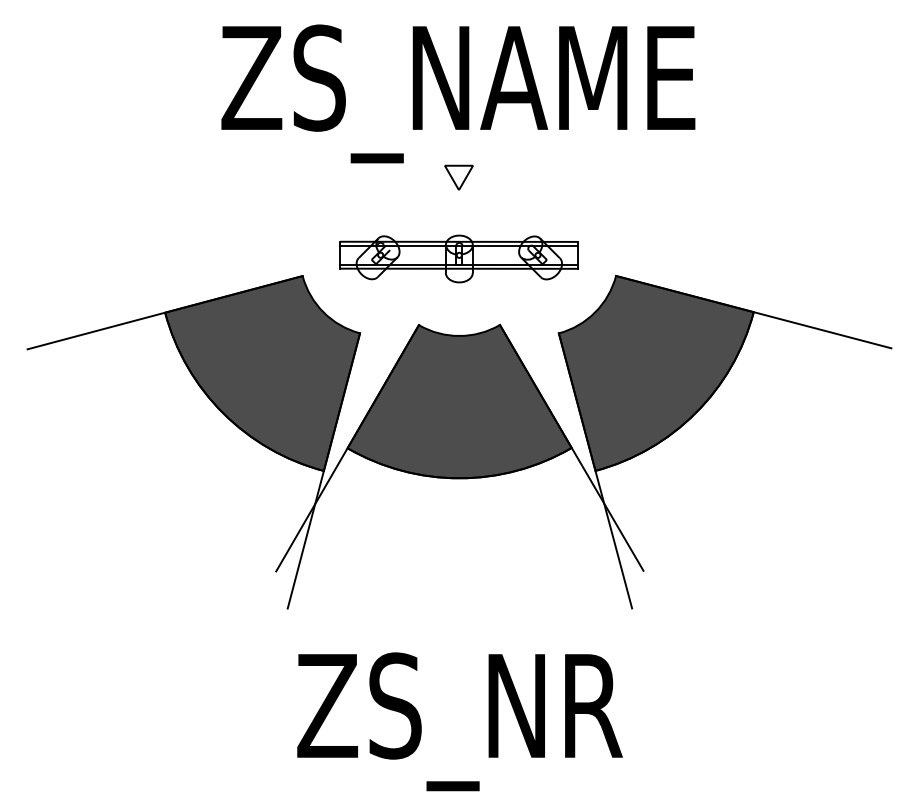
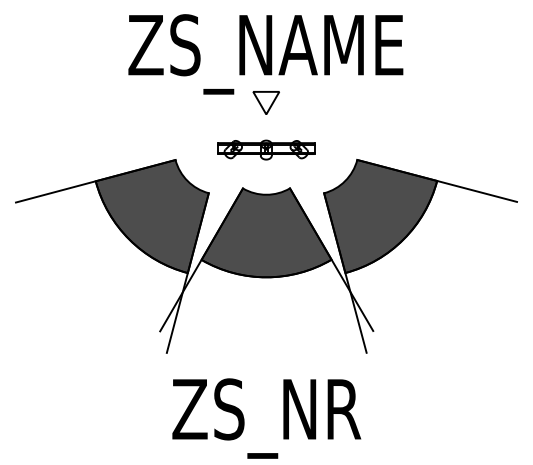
part: (457, 176) -> (265, 102), size x1.6
part: (457, 257) -> (265, 149), size x0.7

